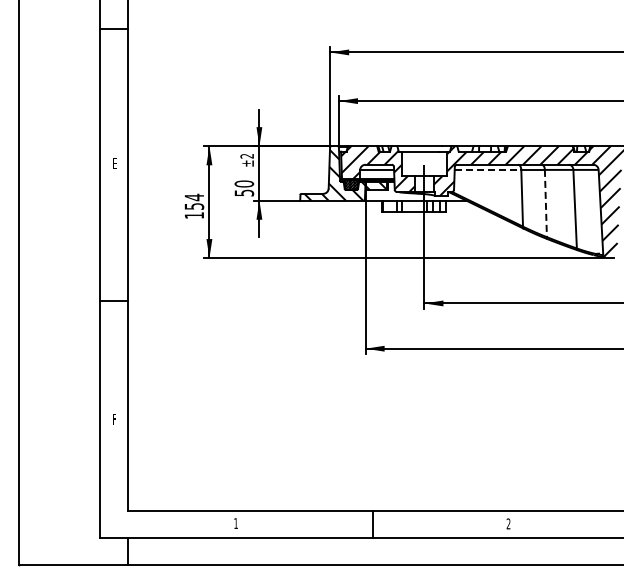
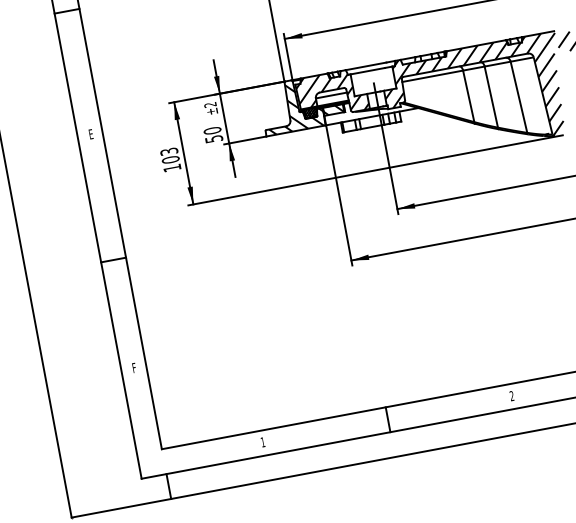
line: (488, 169) -> (433, 75), dashed -> solid
text: (194, 201) -> (170, 155), 154 -> 103
line: (545, 203) -> (490, 97), dashed -> solid

